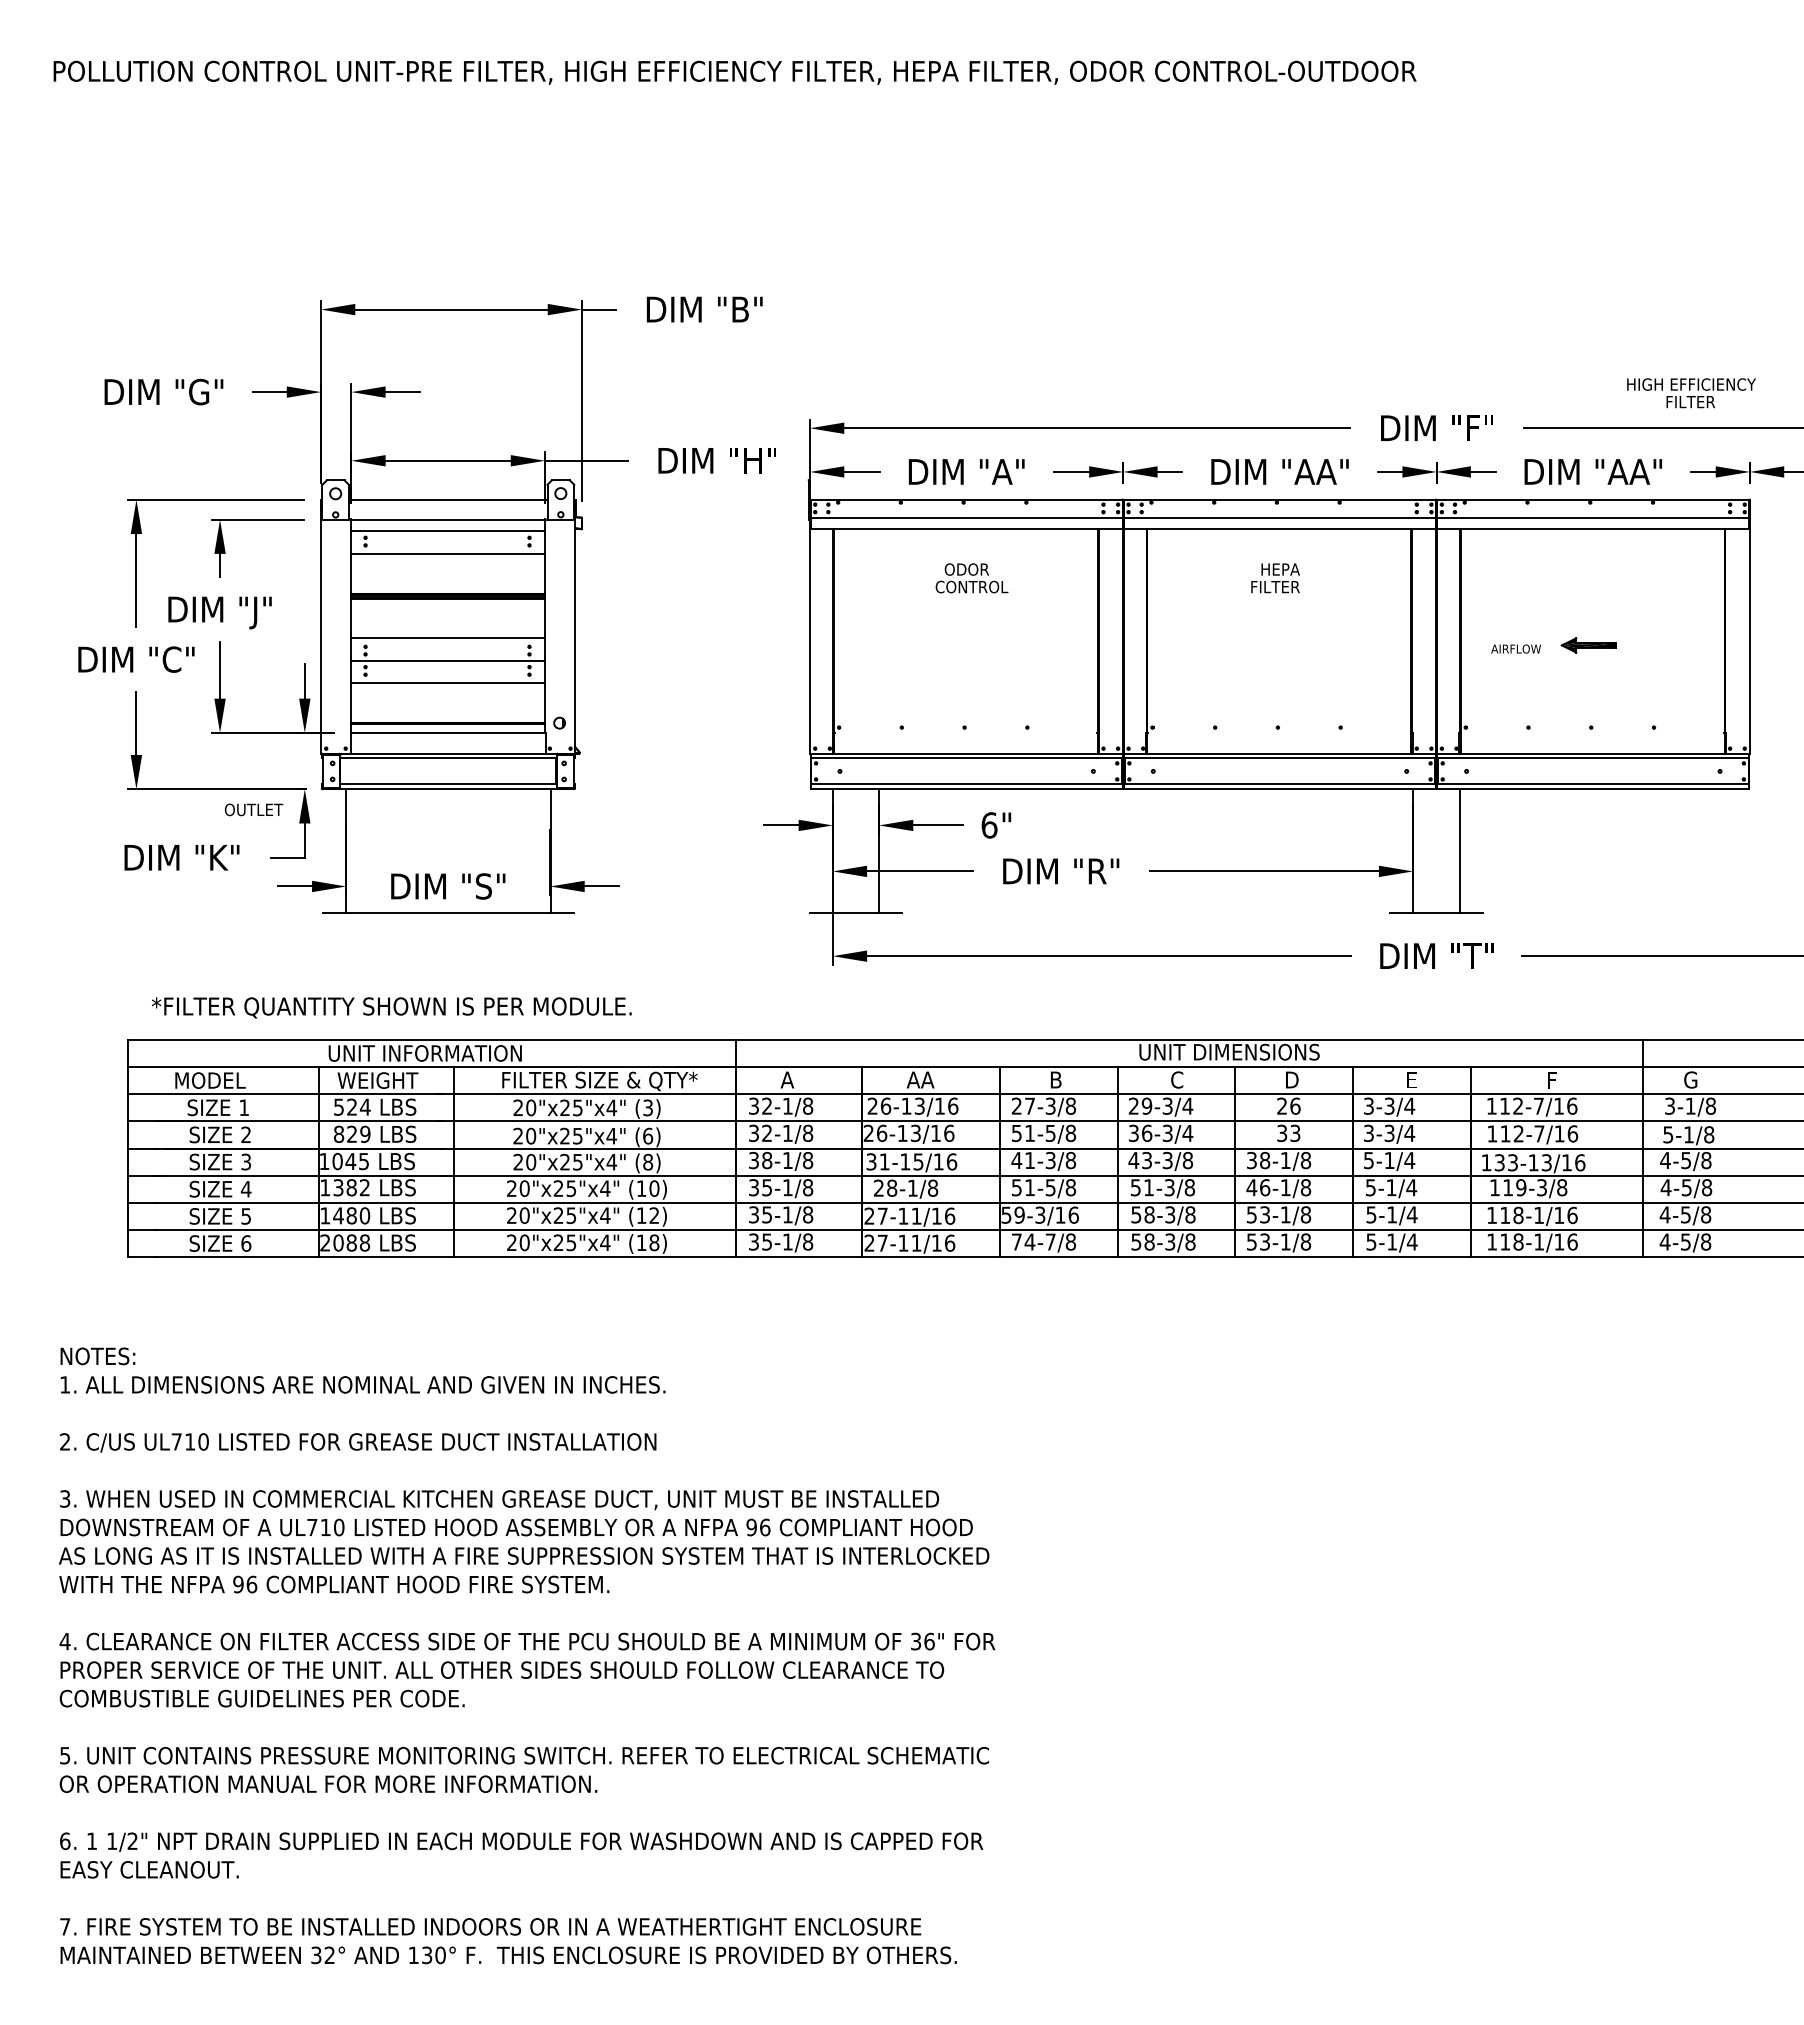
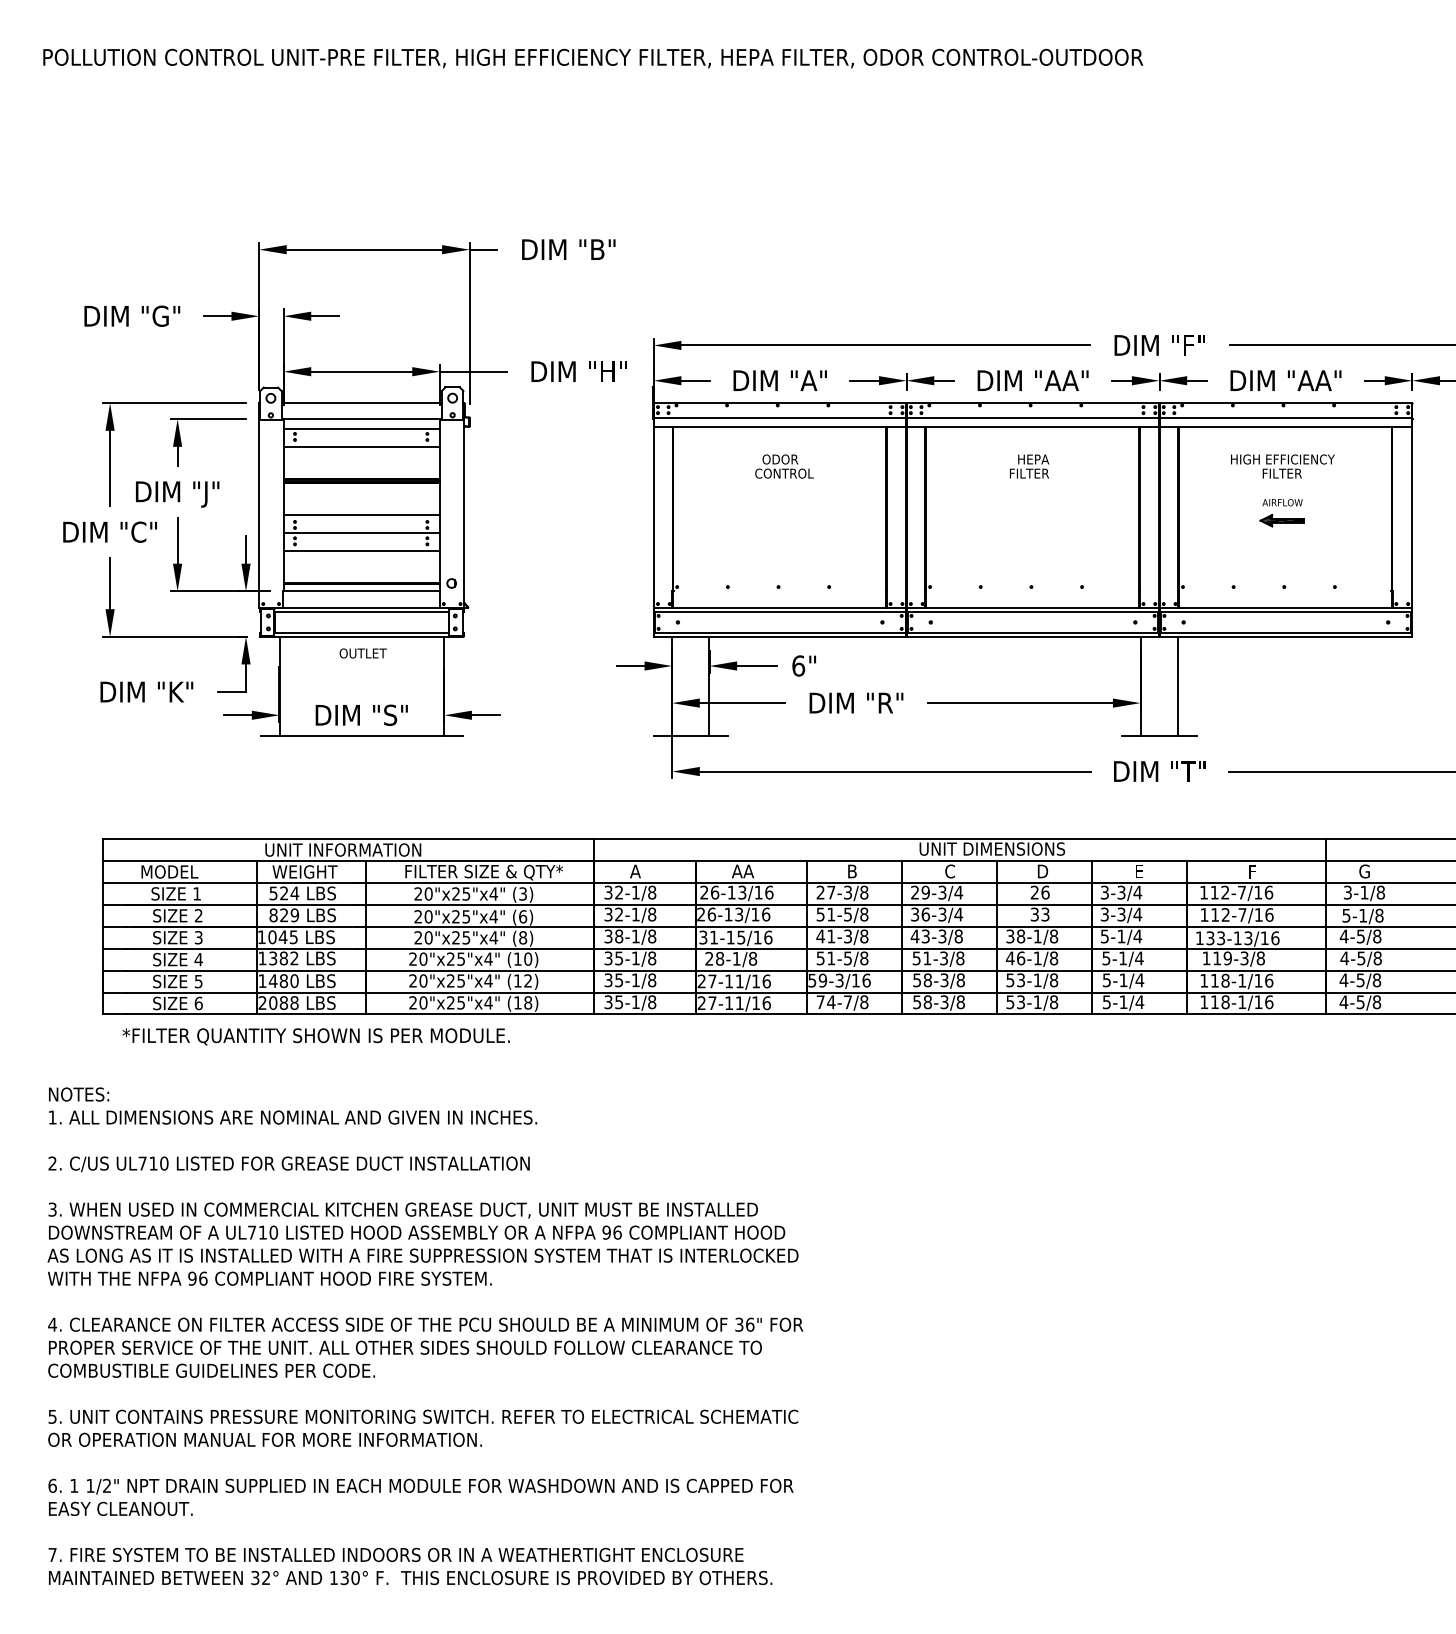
text: (1691, 393) -> (1282, 466), moved
text: (1515, 648) -> (1282, 502), moved
text: (253, 809) -> (362, 653), moved
text: (391, 1007) -> (315, 1036), moved

